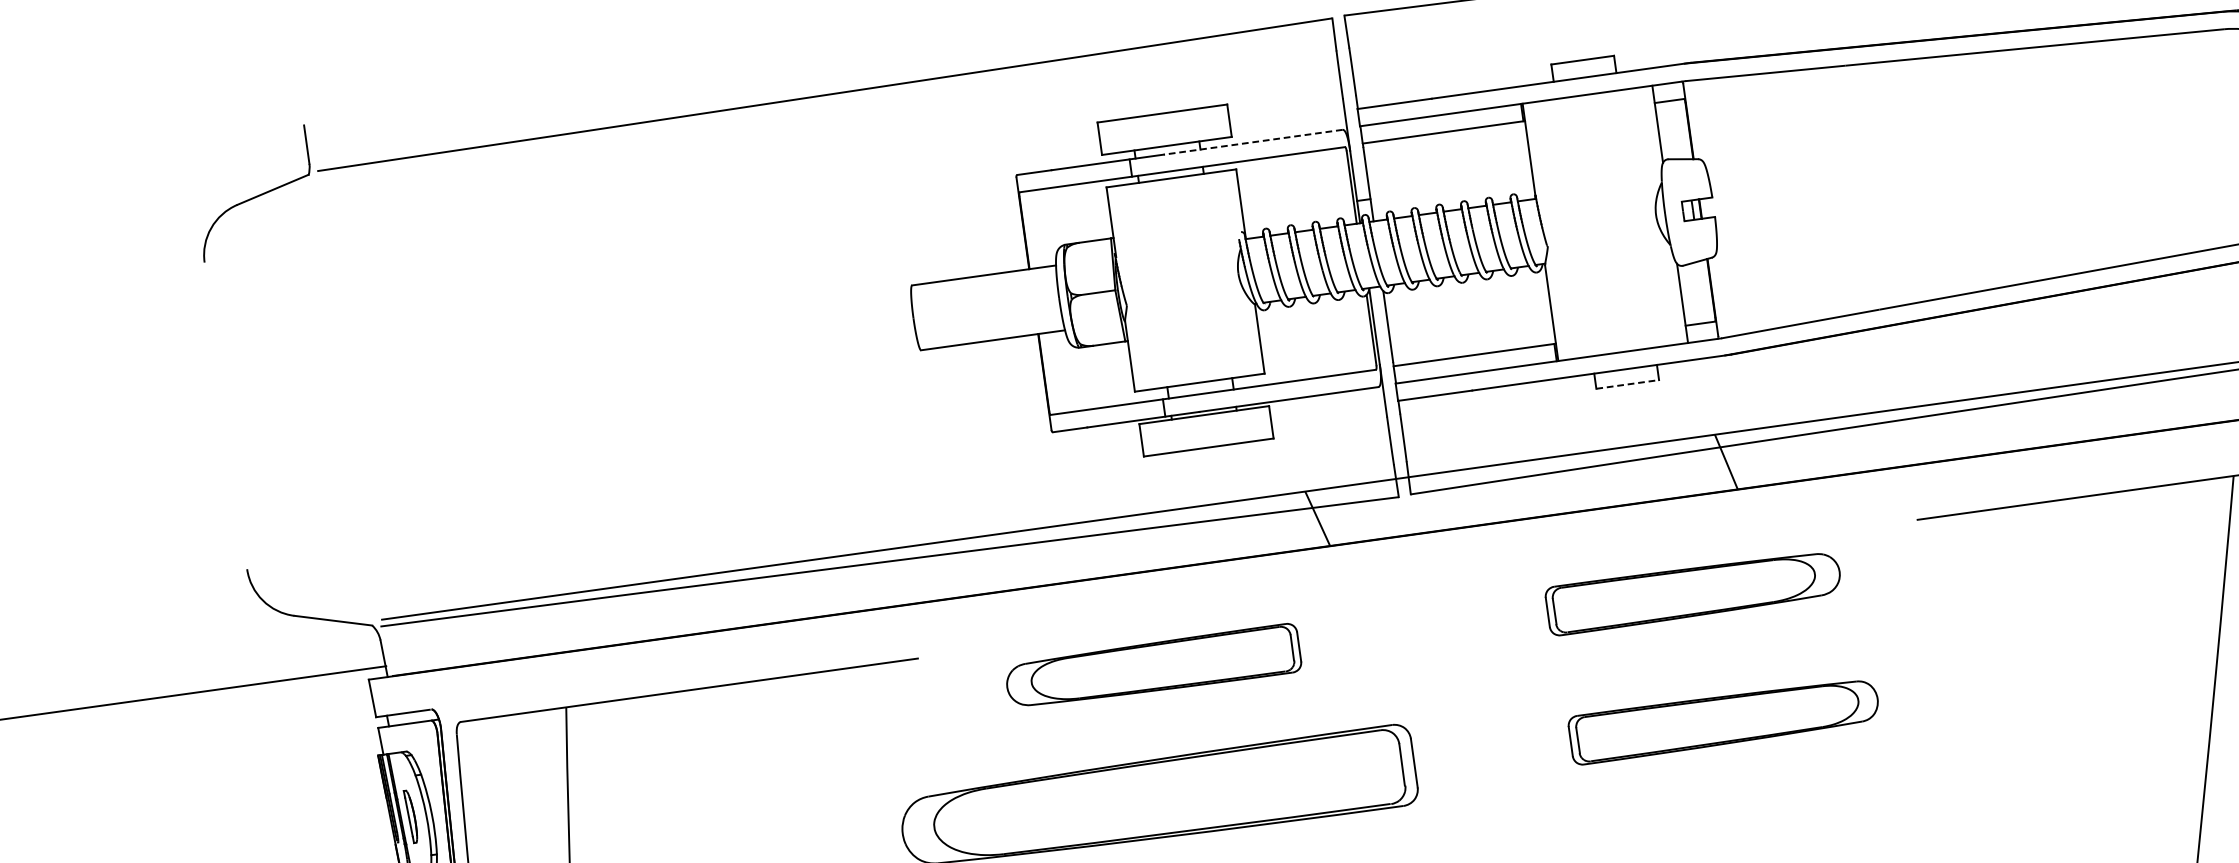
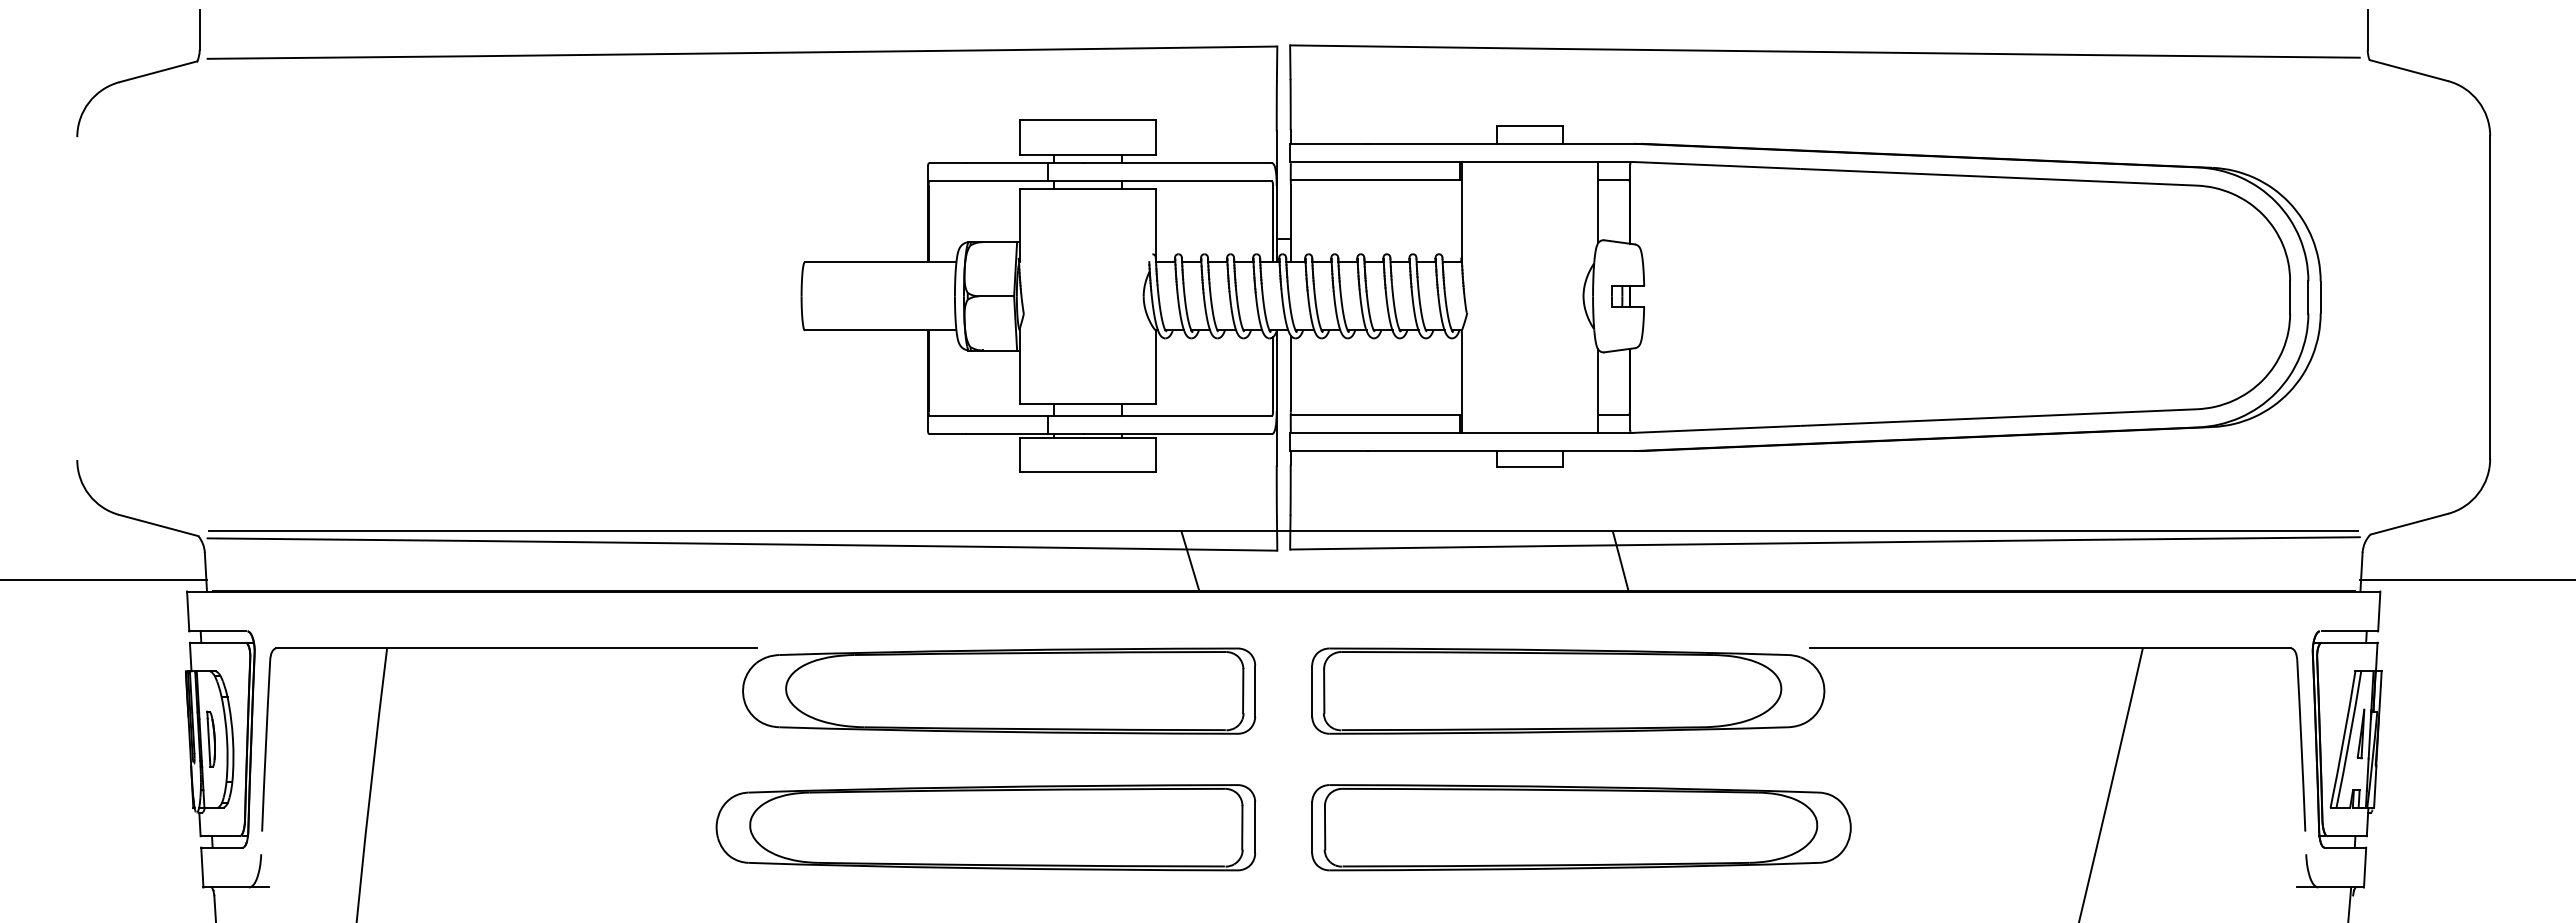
line: (1252, 142) -> (1177, 163), dashed -> solid
line: (1628, 384) -> (1530, 467), dashed -> solid
part: (1693, 591) -> (1568, 690), size x1.67
part: (1153, 666) -> (999, 690), size x1.67
part: (1724, 719) -> (1581, 827), size x1.67

